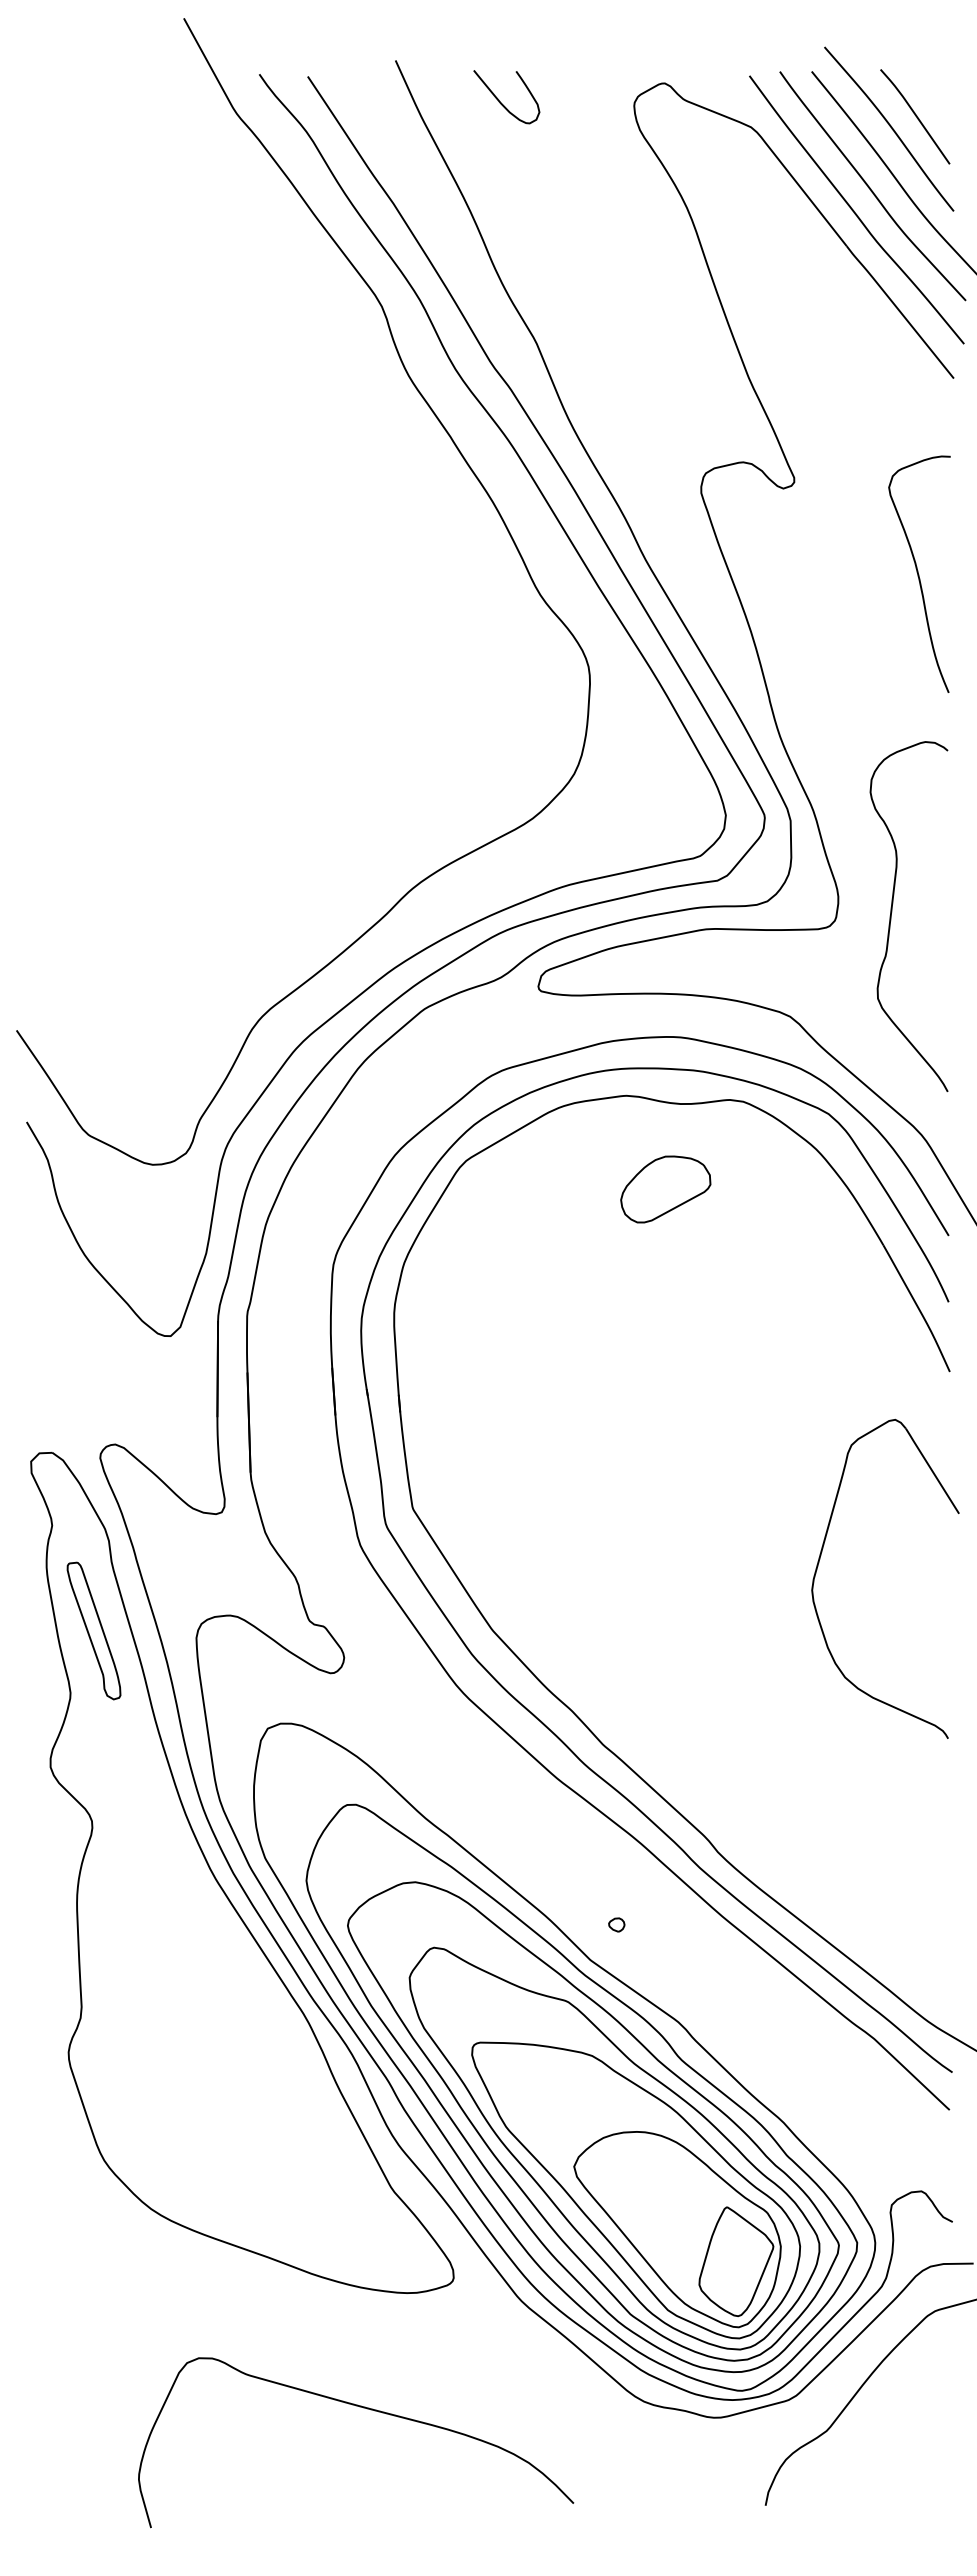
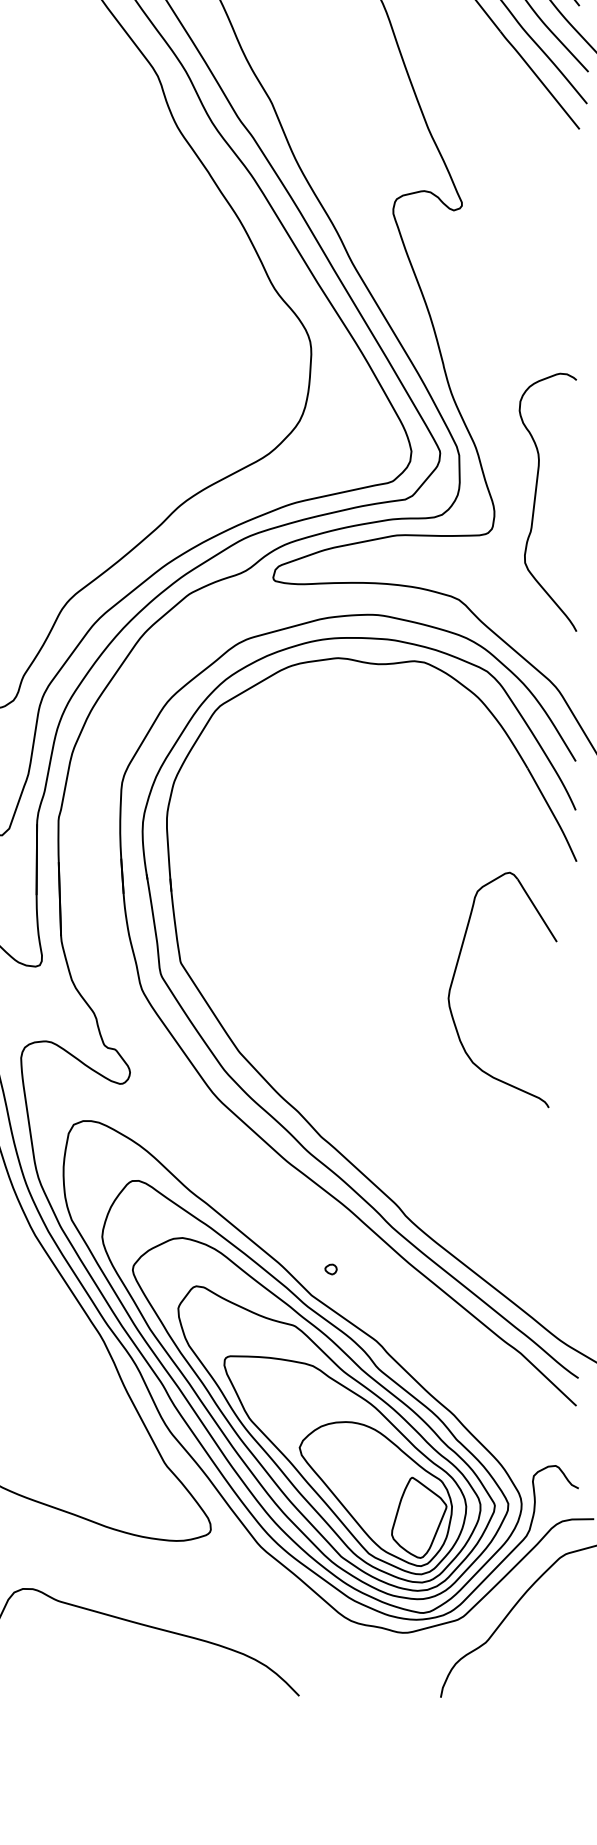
curve: (918, 573) -> (553, 273), removed
curve: (892, 912) -> (535, 499), moved
part: (665, 1189) -> (366, 727), removed
part: (819, 1563) -> (453, 978), moved

